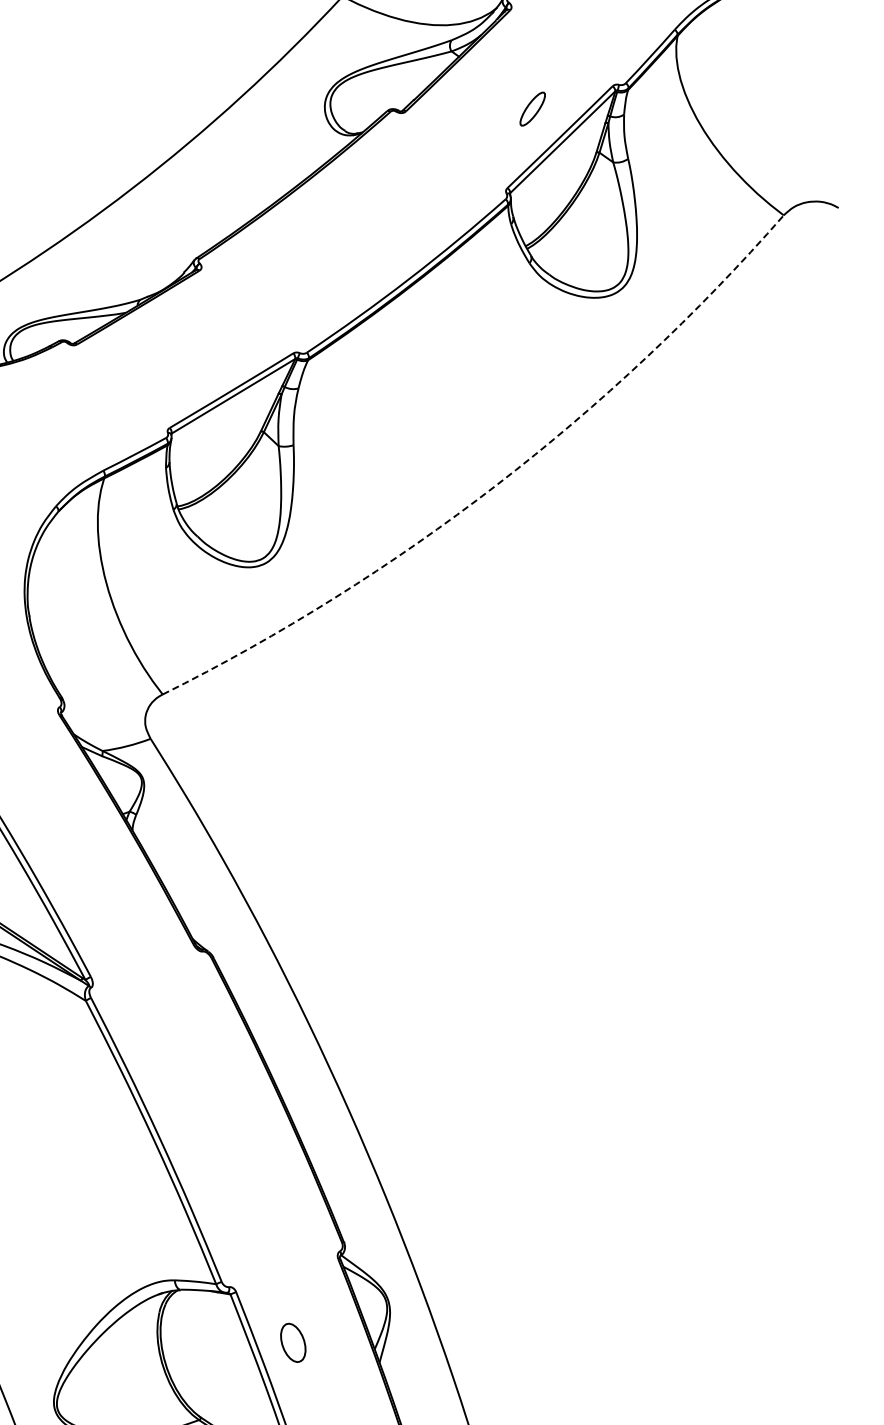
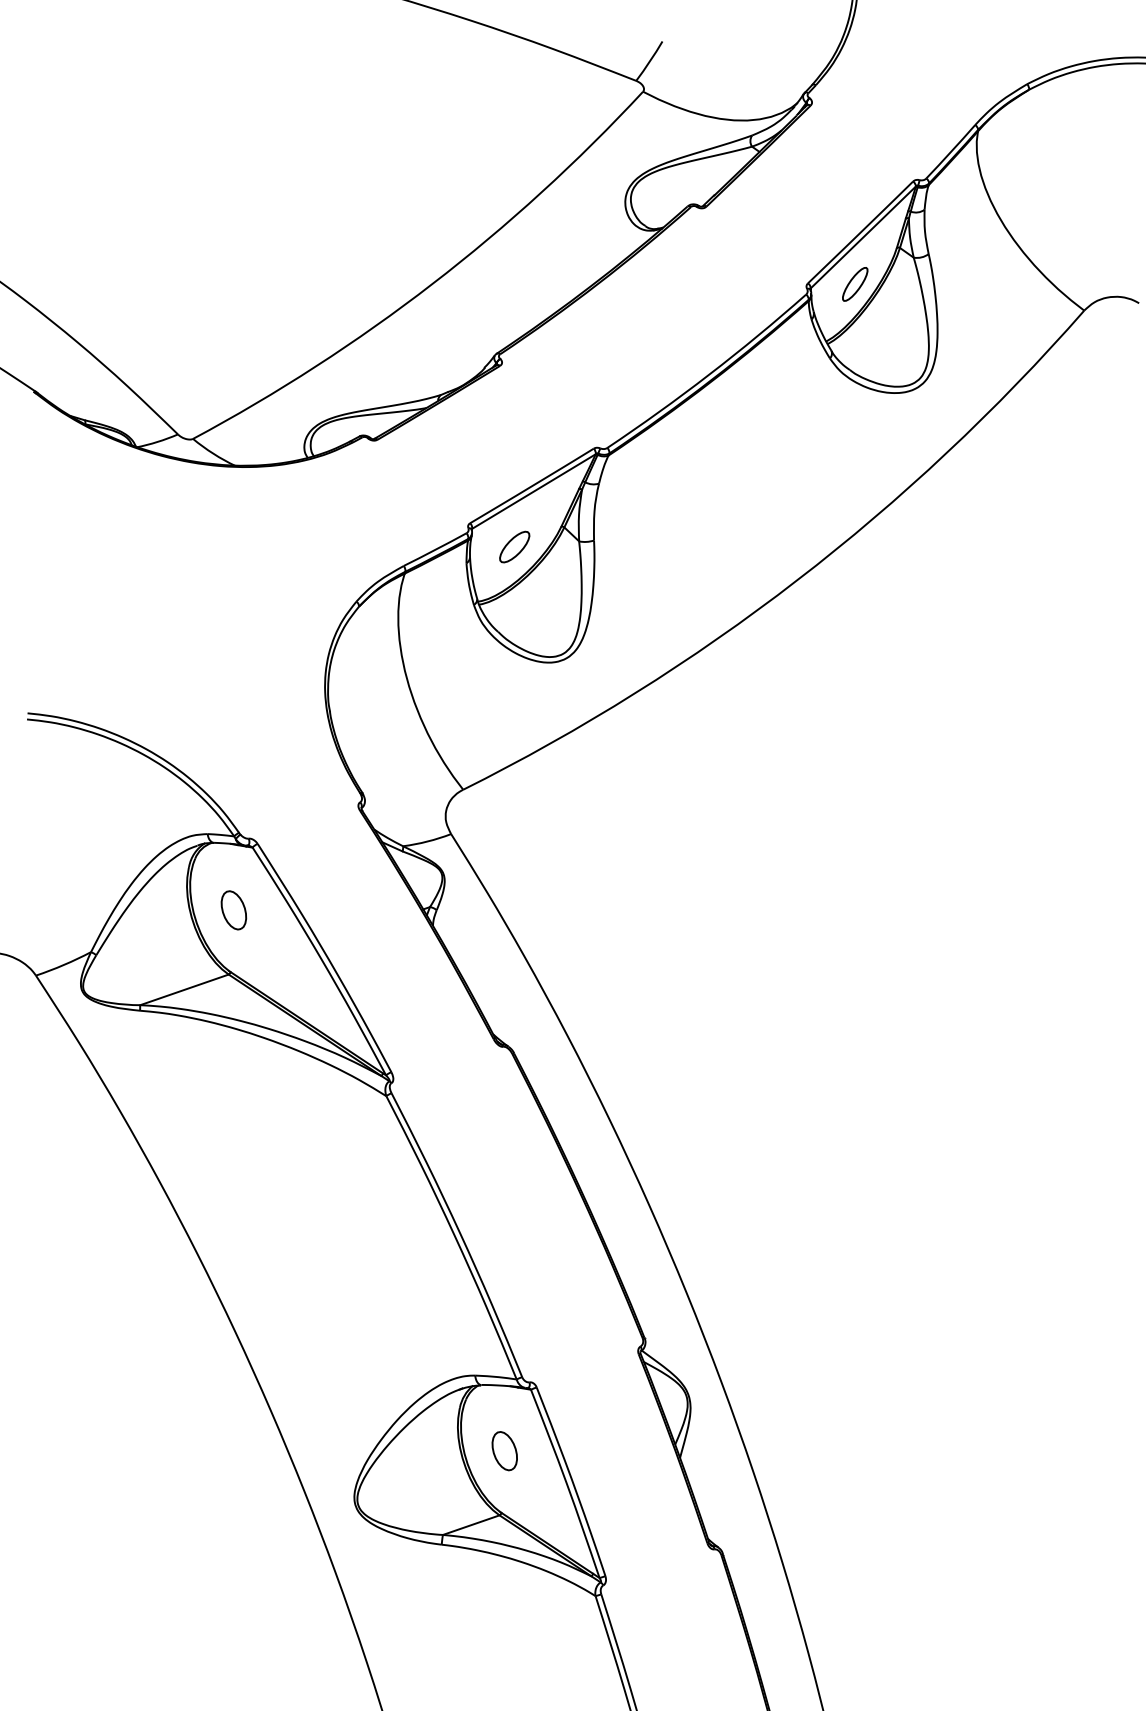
part: (533, 109) -> (855, 284), moved
part: (214, 451) -> (514, 546), added
arc: (497, 485) -> (797, 580), dashed -> solid
part: (293, 1343) -> (504, 1451), moved

